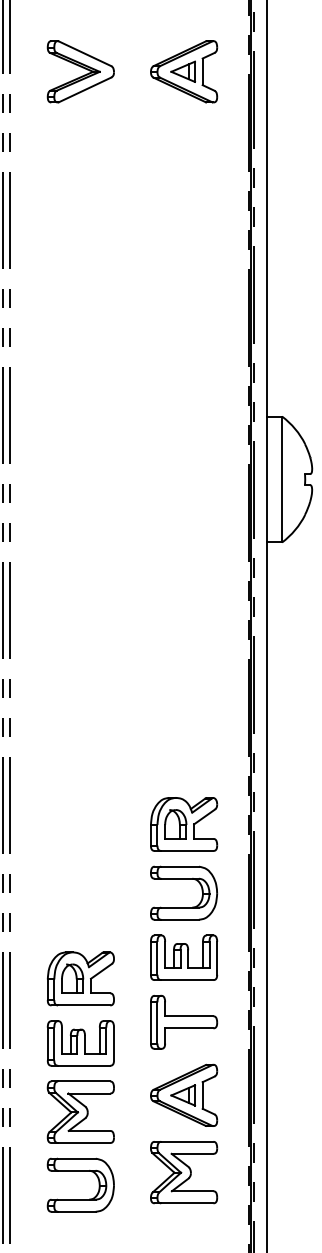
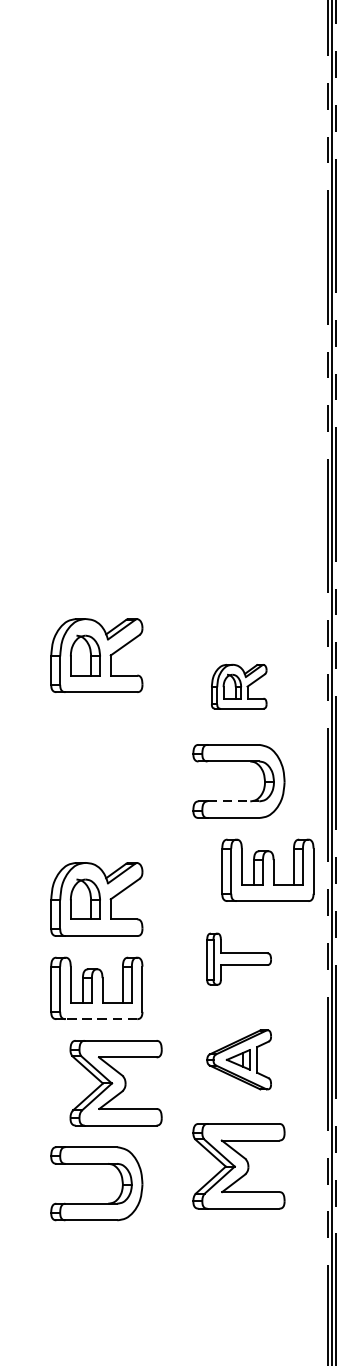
part: (80, 801) -> (96, 655), added
part: (184, 824) -> (239, 686), size x0.6
line: (180, 907) -> (234, 801), solid -> dashed
part: (184, 957) -> (268, 870), moved
part: (184, 1021) -> (239, 958), size x0.7
line: (83, 1065) -> (100, 1018), solid -> dashed
part: (184, 1094) -> (239, 1058), size x0.7
part: (80, 1111) -> (115, 1082), moved

